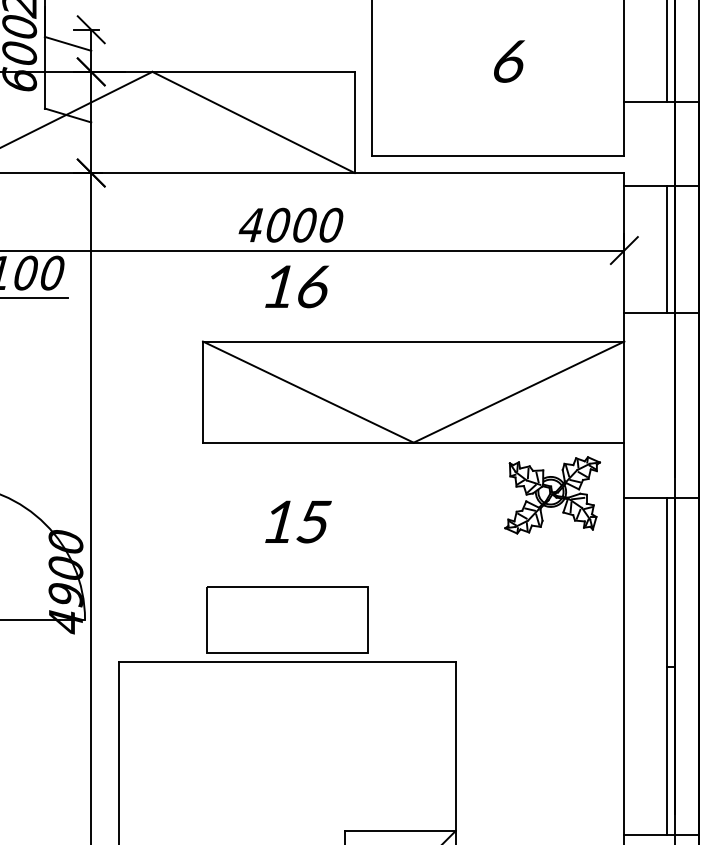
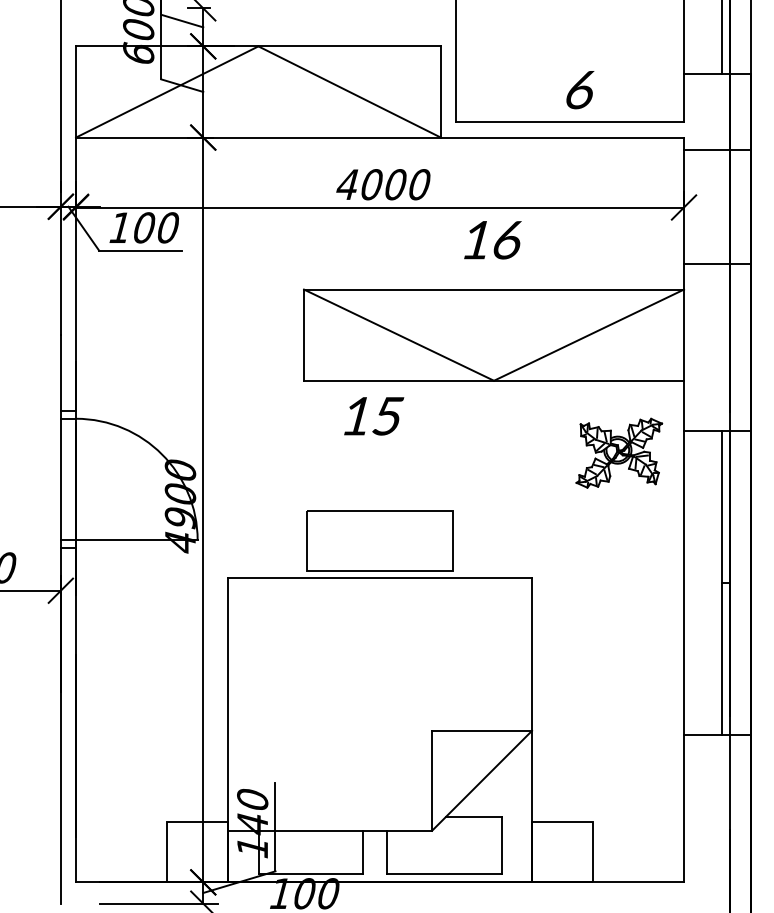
text: (509, 62) -> (580, 90), moved
line: (667, 249) -> (722, 206), removed
text: (296, 287) -> (492, 240), moved
part: (552, 494) -> (619, 452), moved
text: (298, 522) -> (374, 416), moved

